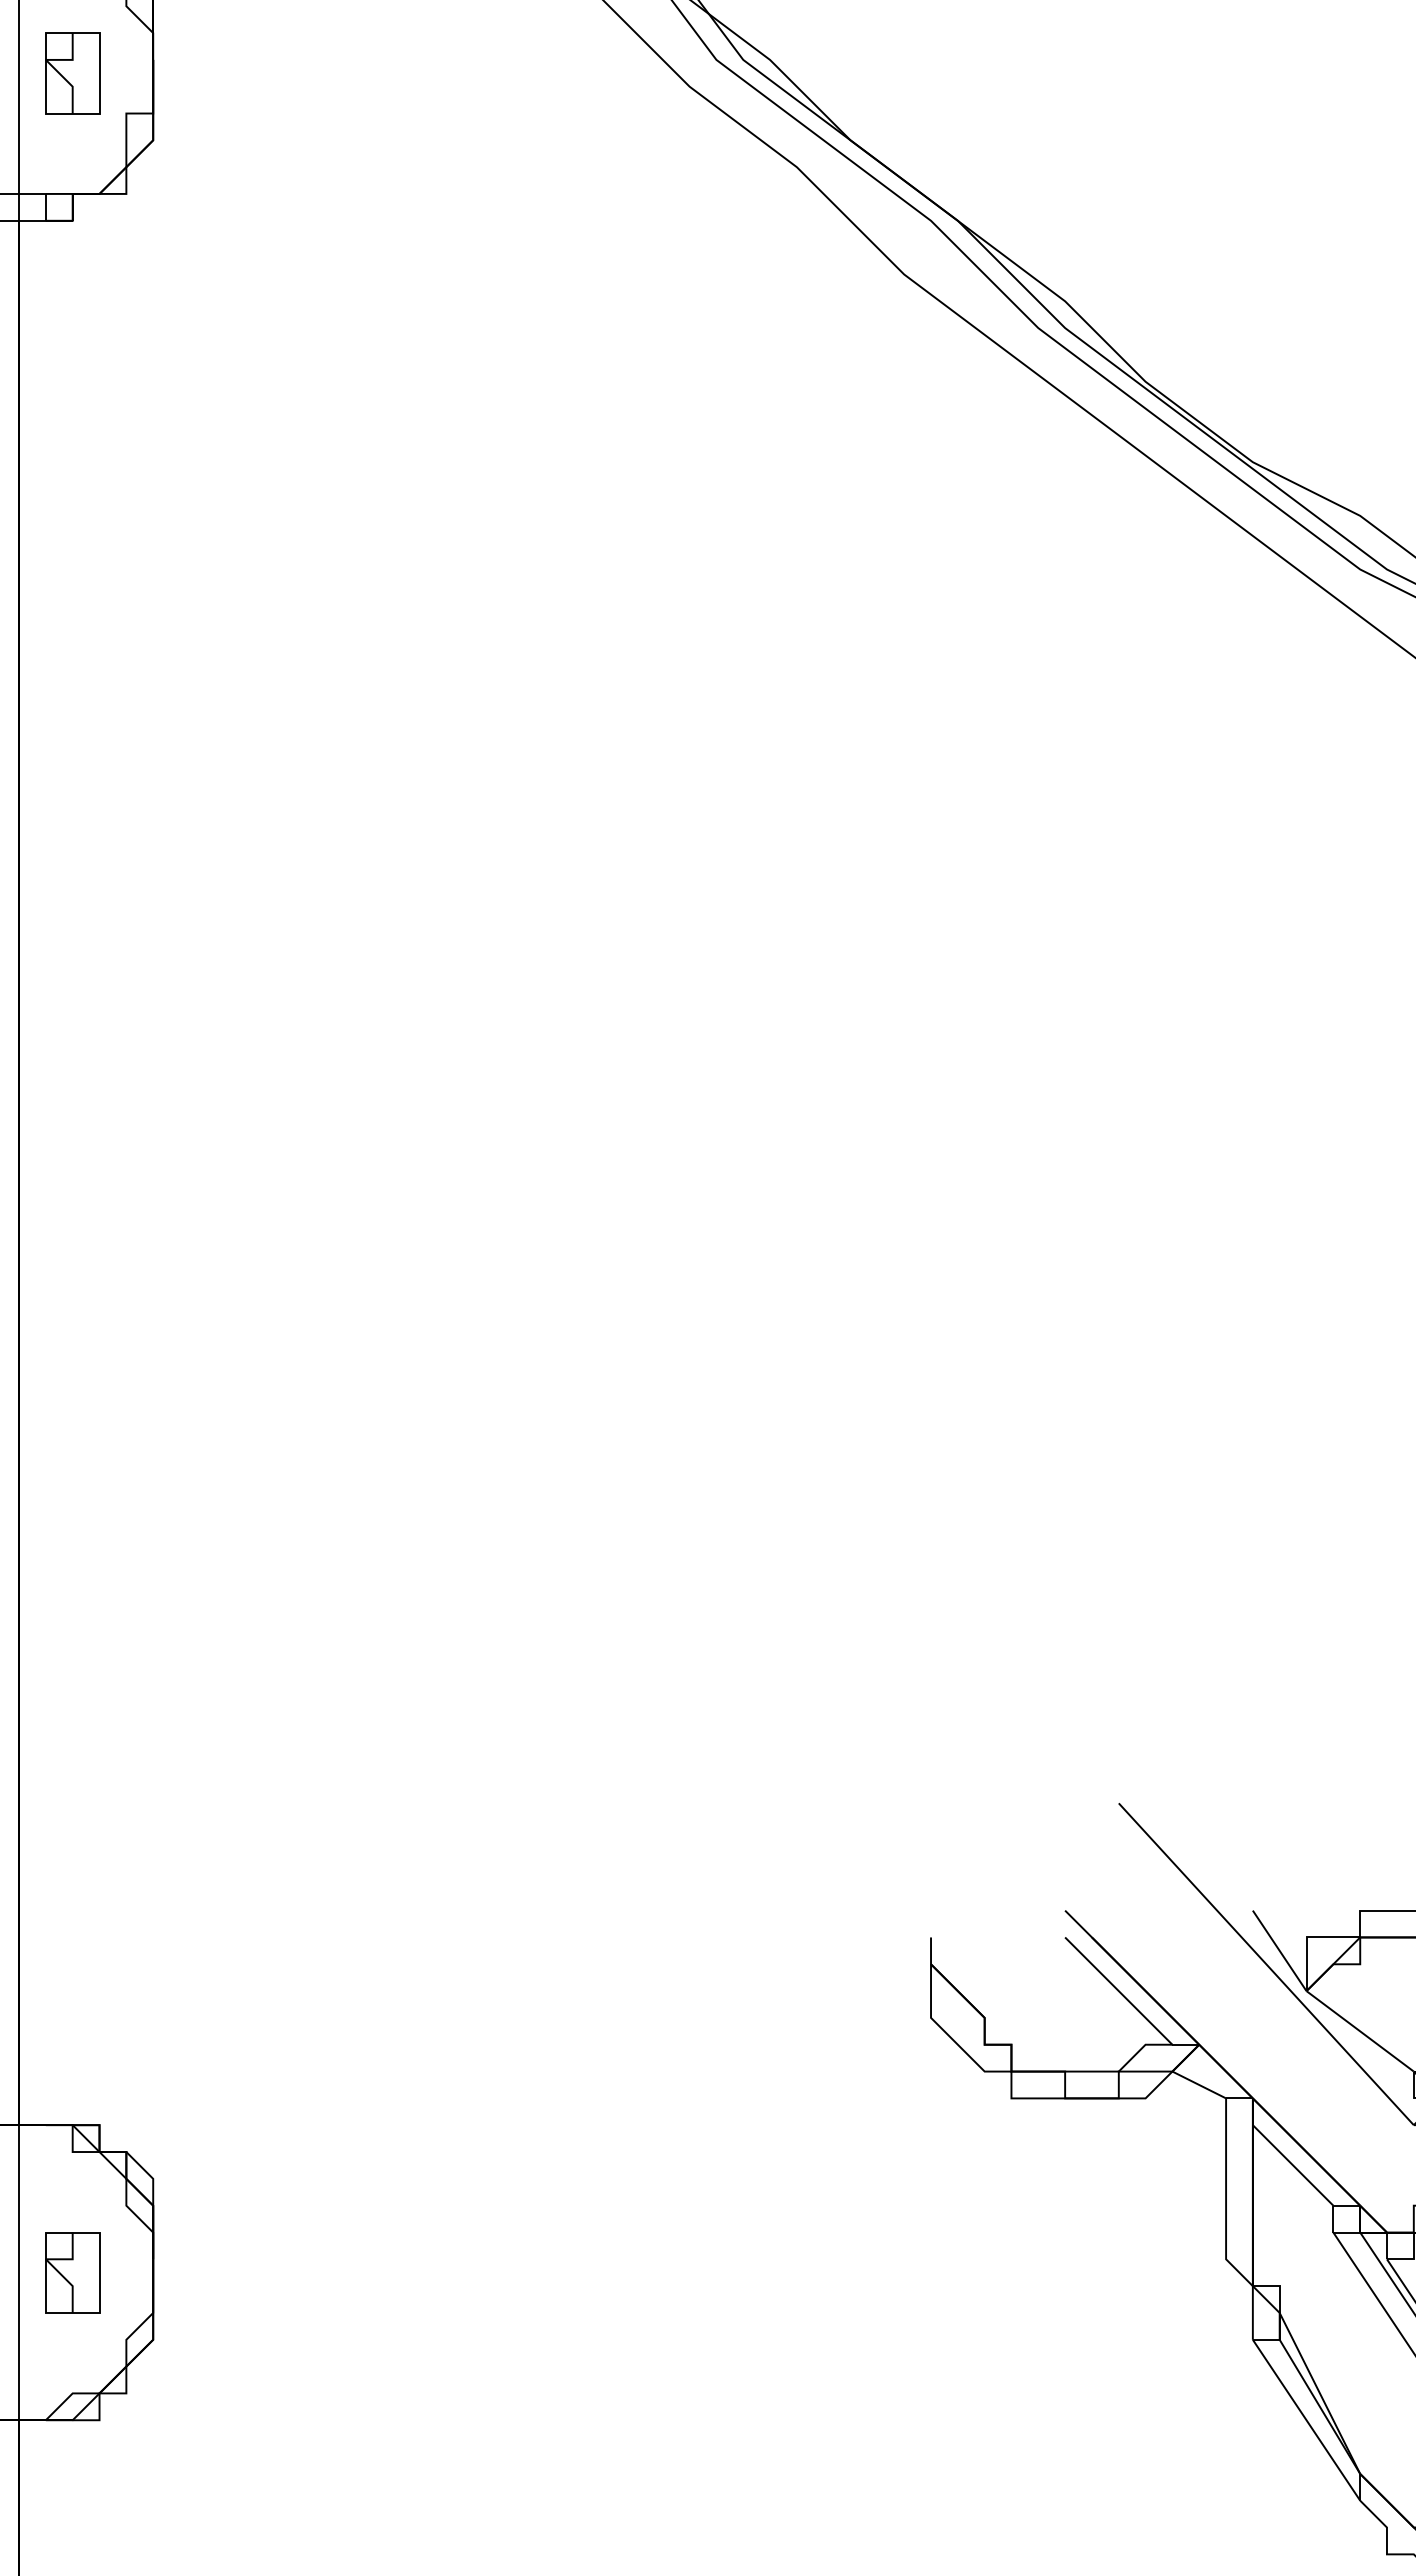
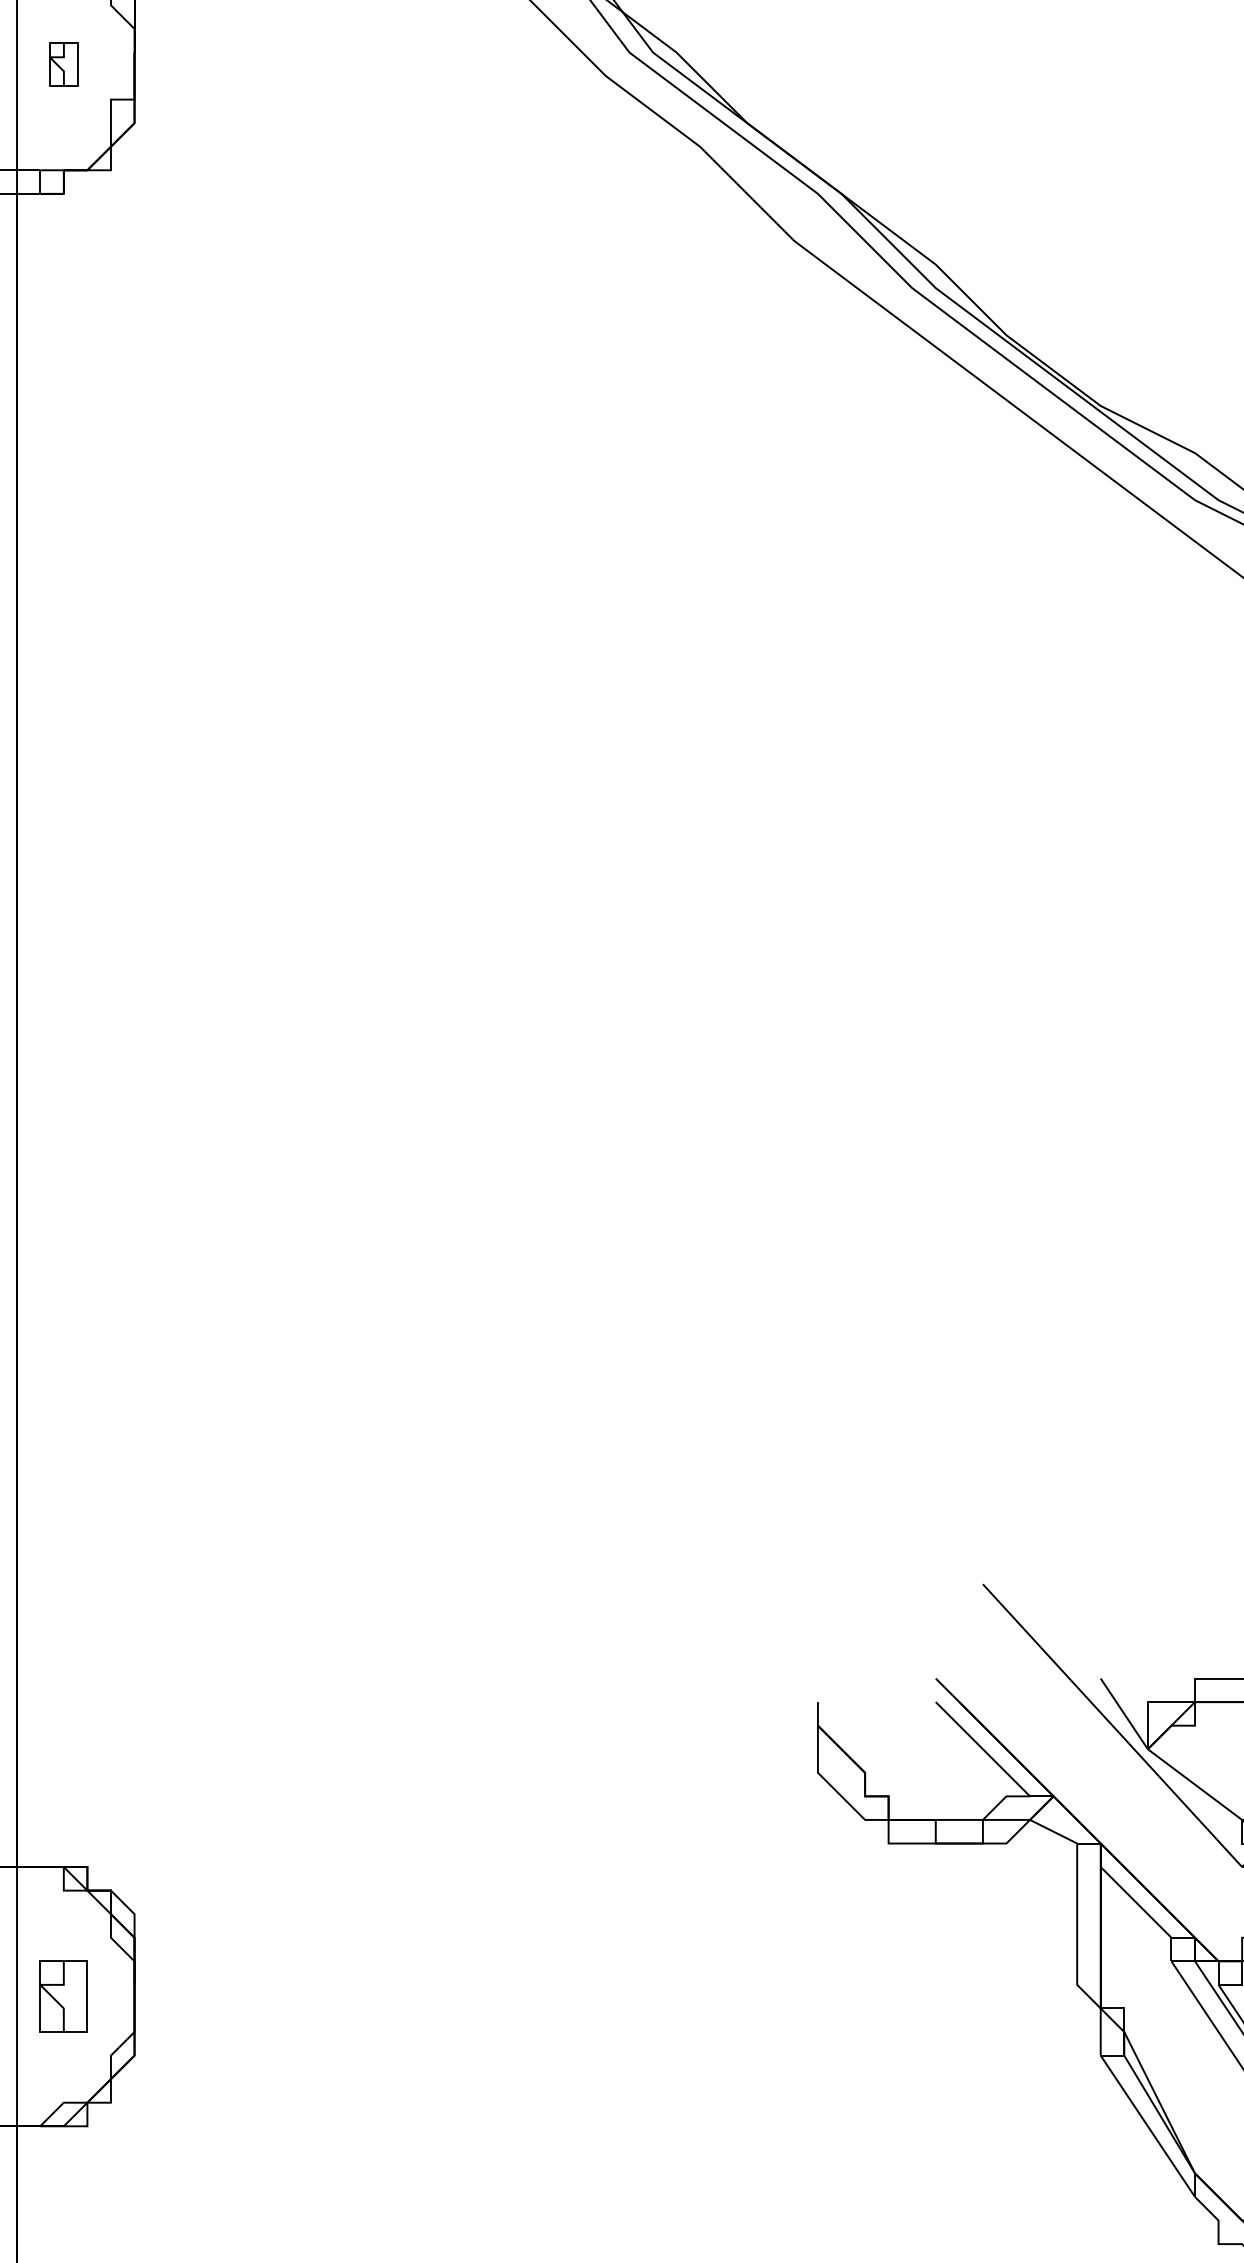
part: (72, 73) -> (63, 64), size x0.6

